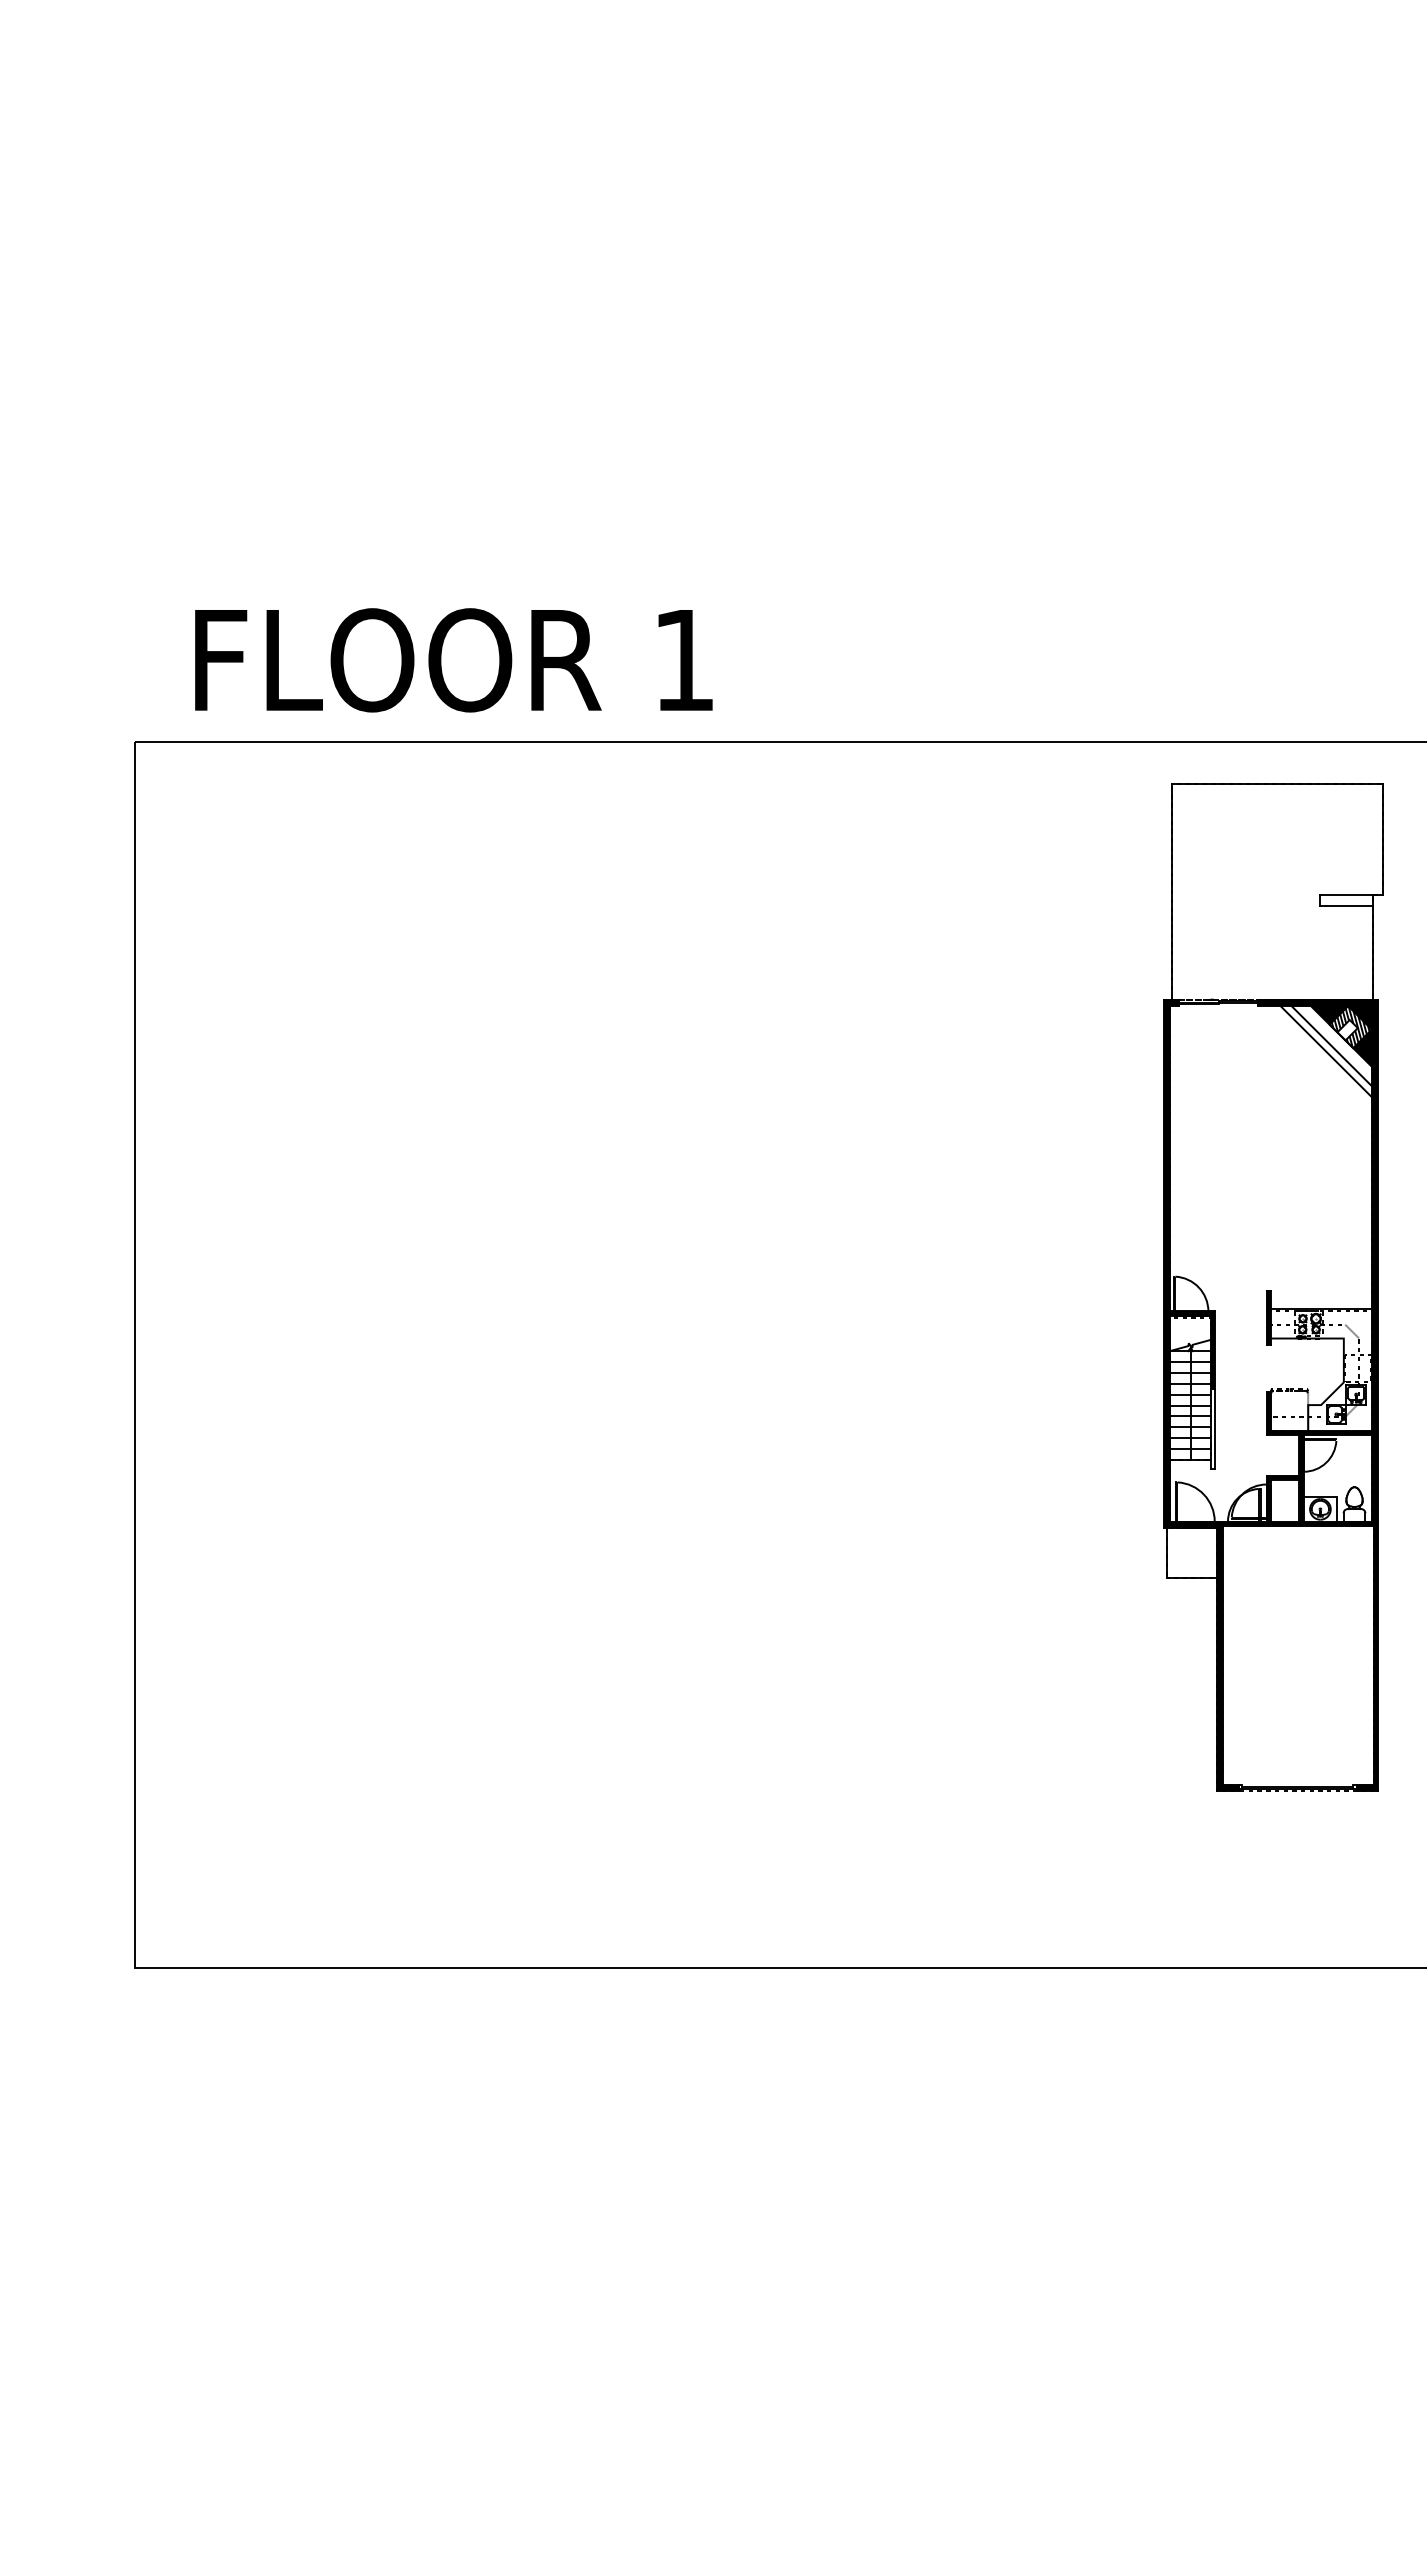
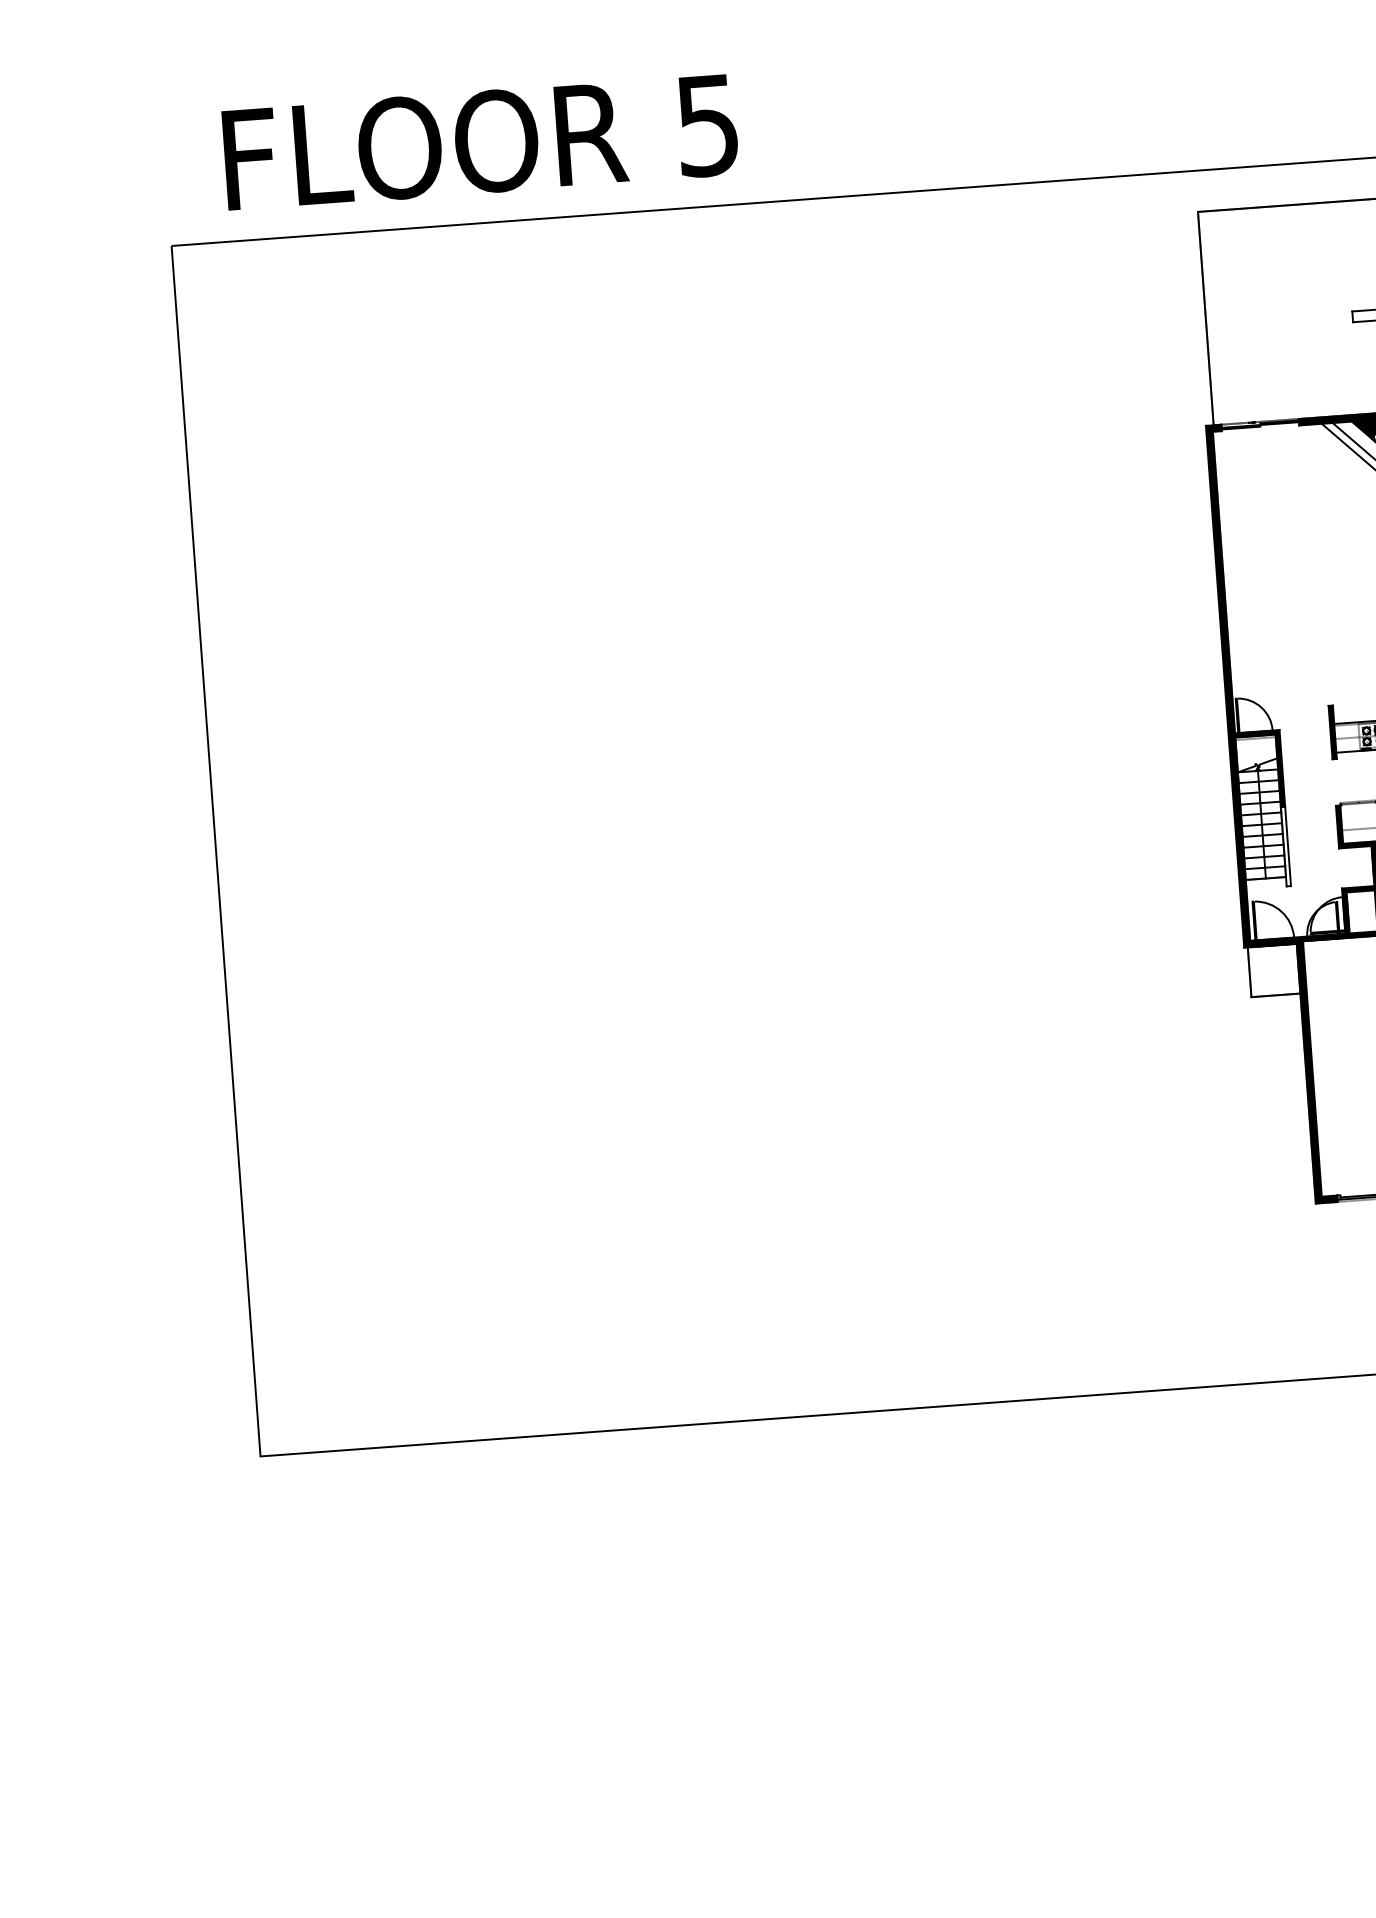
text: (683, 661) -> (707, 126), 1 -> 5

